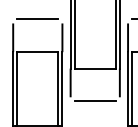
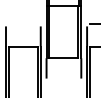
line: (36, 19) -> (22, 23), removed
line: (94, 101) -> (63, 81), removed

